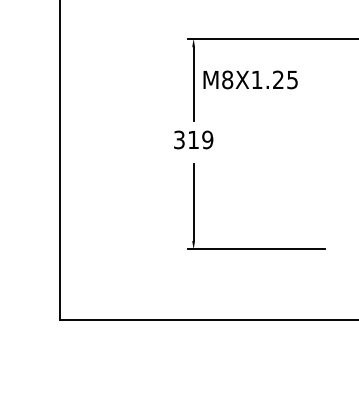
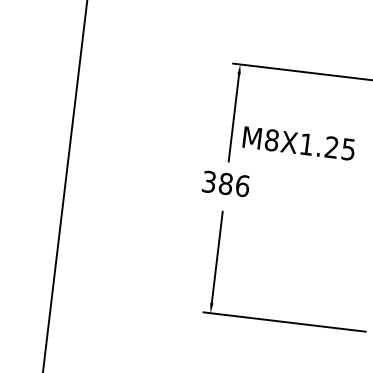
text: (250, 79) -> (299, 143), moved
text: (200, 139) -> (234, 184), 319 -> 386

